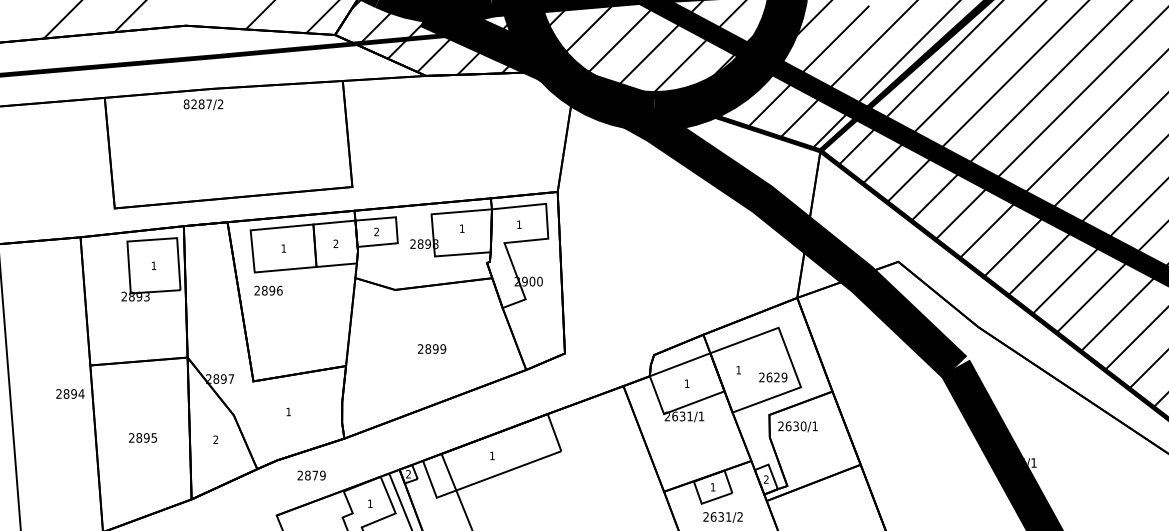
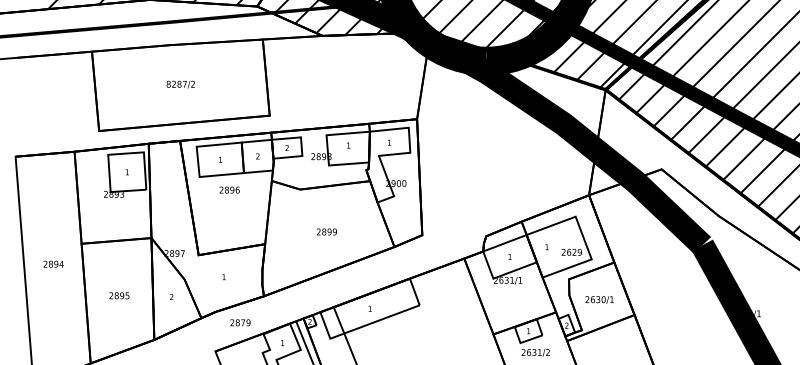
text: (203, 104) -> (180, 84), moved
text: (268, 290) -> (229, 189), moved
text: (70, 393) -> (53, 263), moved
text: (797, 426) -> (599, 299), moved

